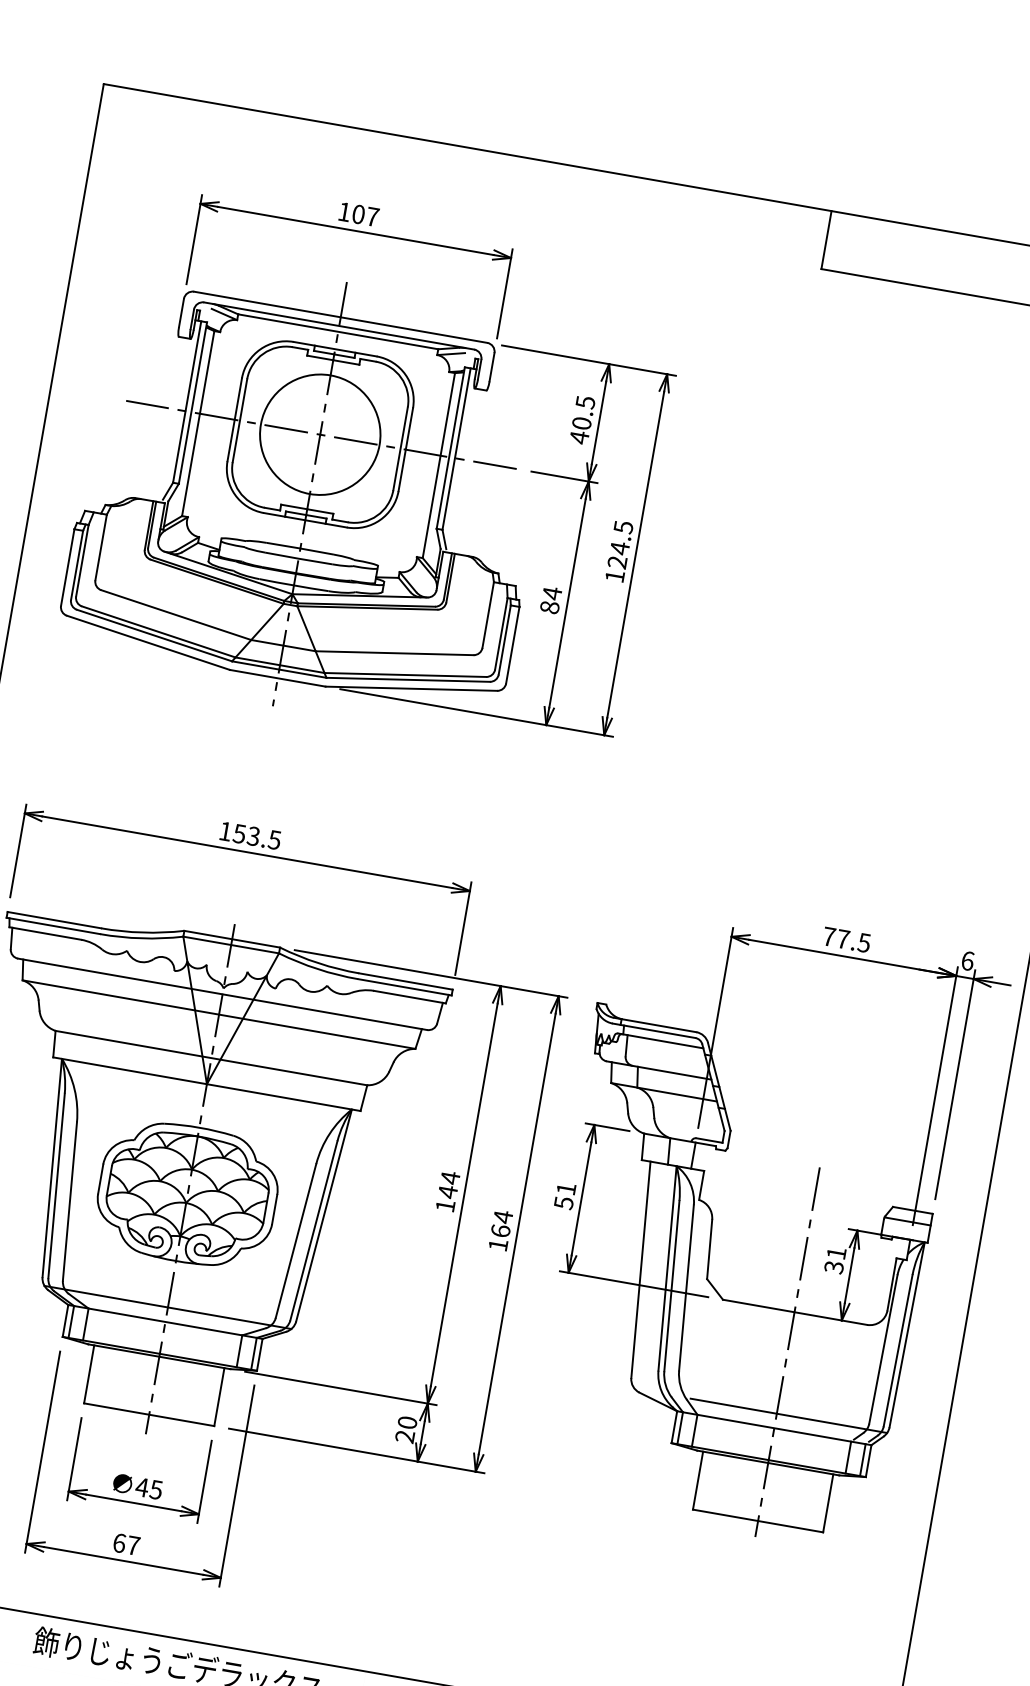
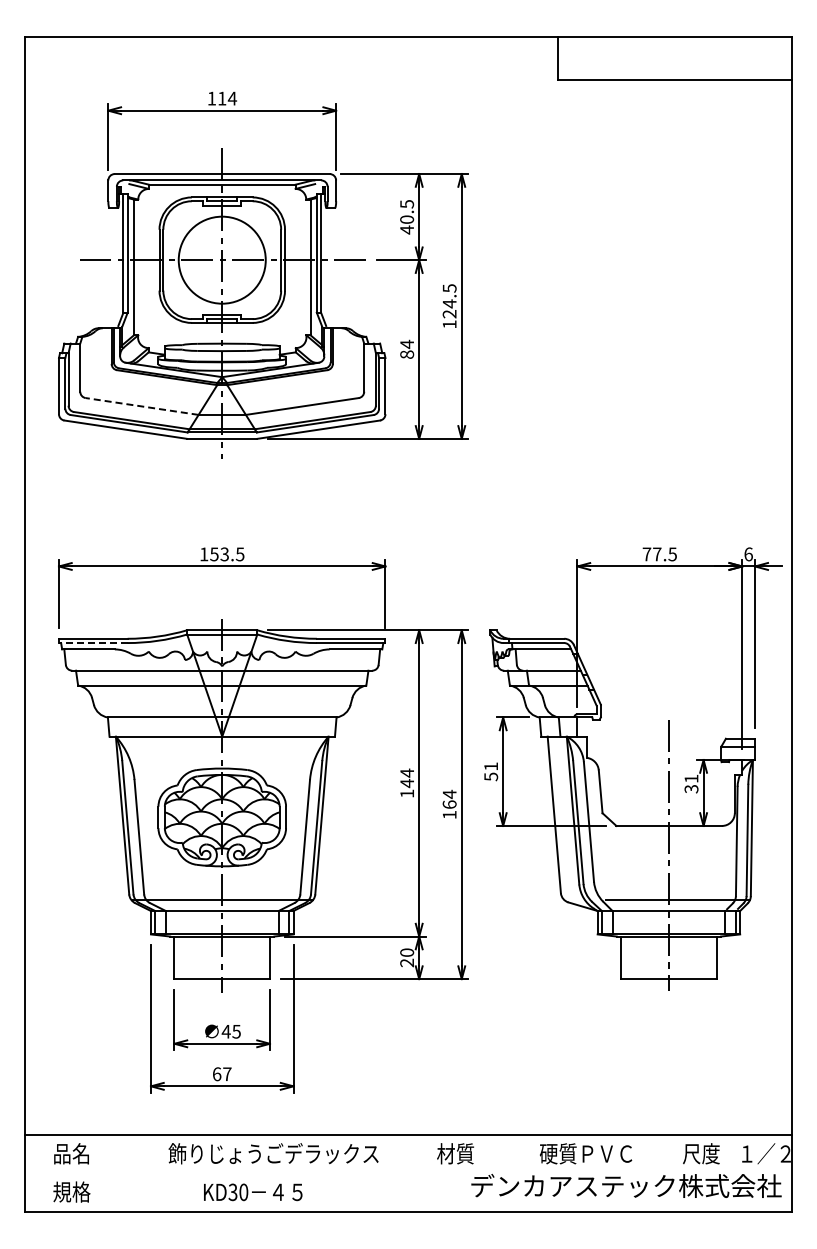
text: (365, 215) -> (227, 98), 107 -> 114
line: (175, 614) -> (141, 406), solid -> dashed
line: (52, 926) -> (92, 643), solid -> dashed

